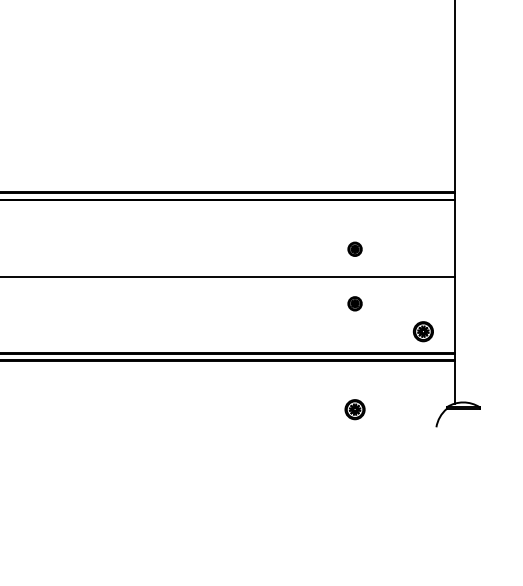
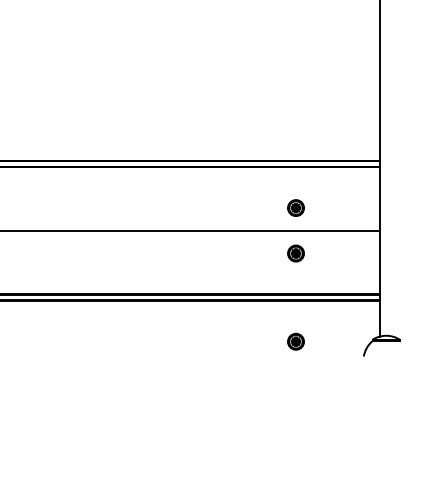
part: (354, 248) -> (295, 207), size x1.43
part: (354, 303) -> (295, 253), size x1.43
part: (422, 331) -> (352, 276), removed

